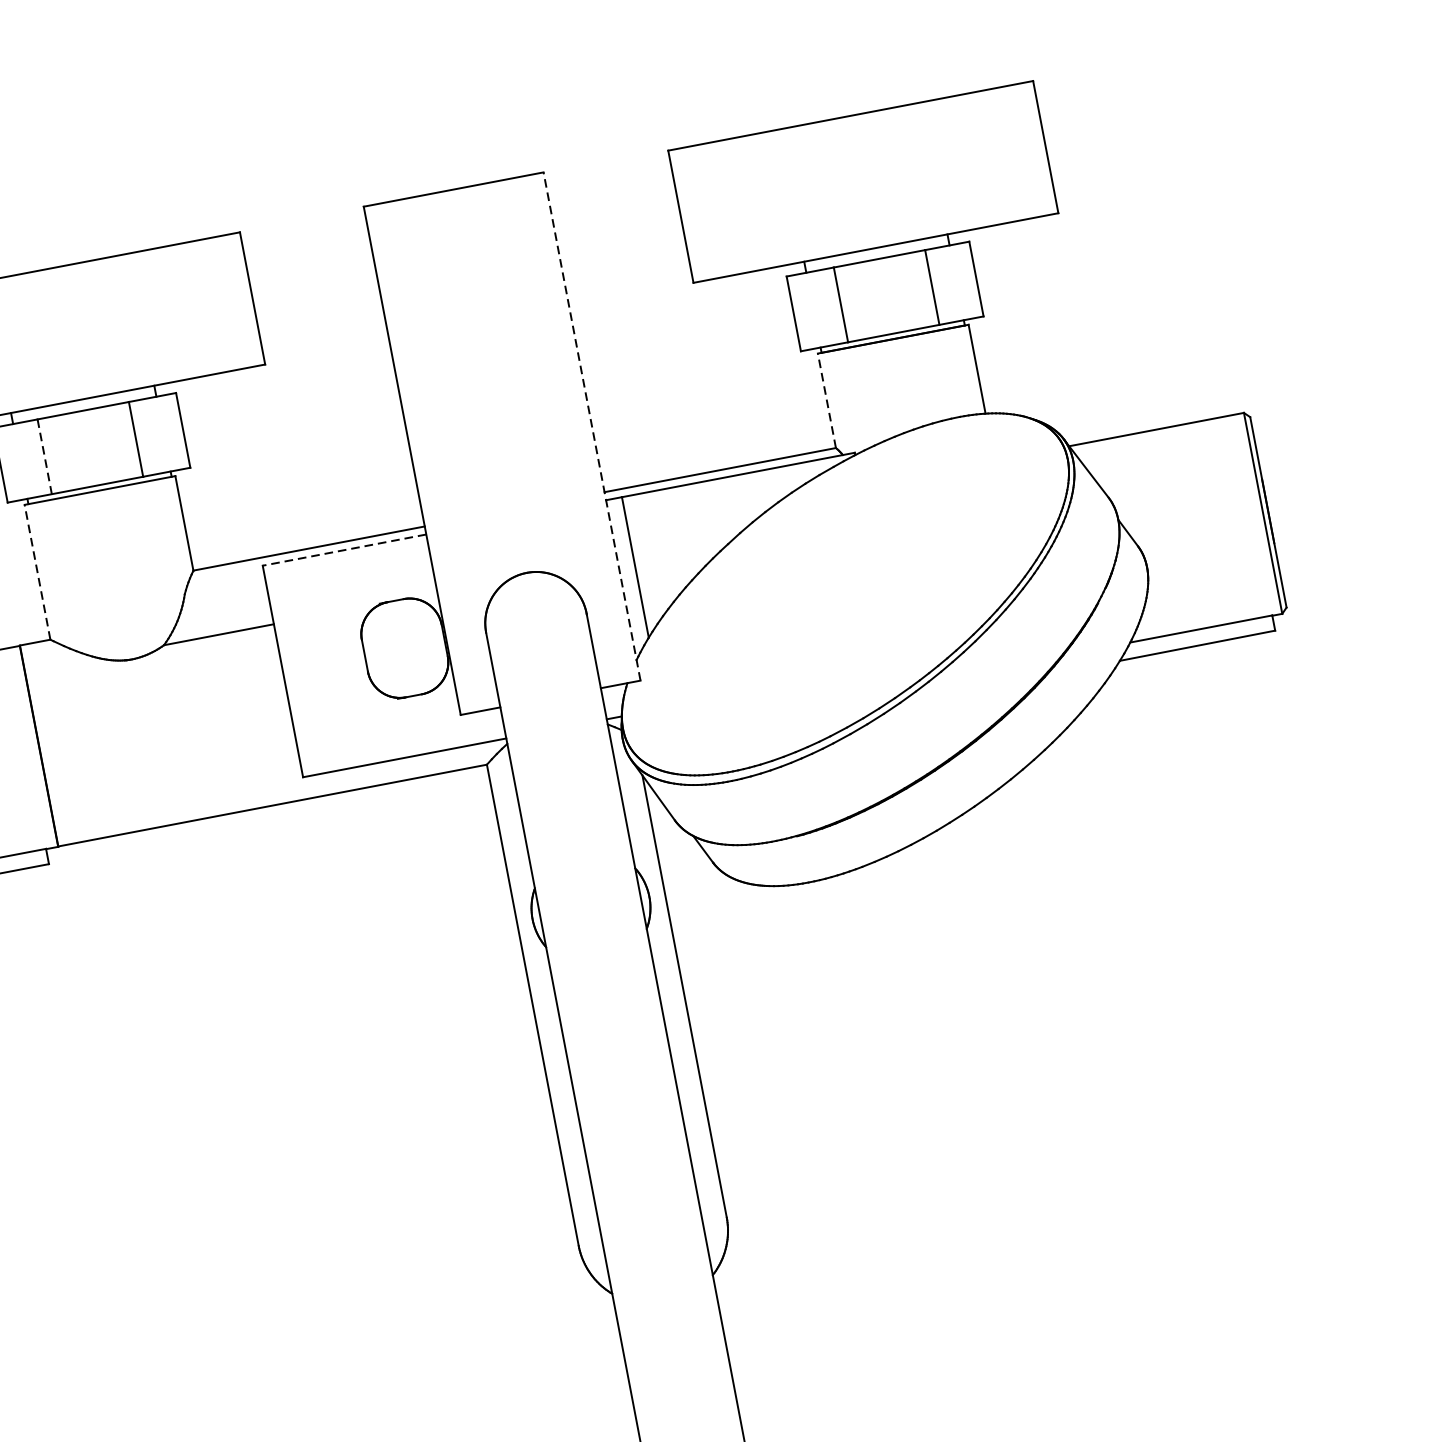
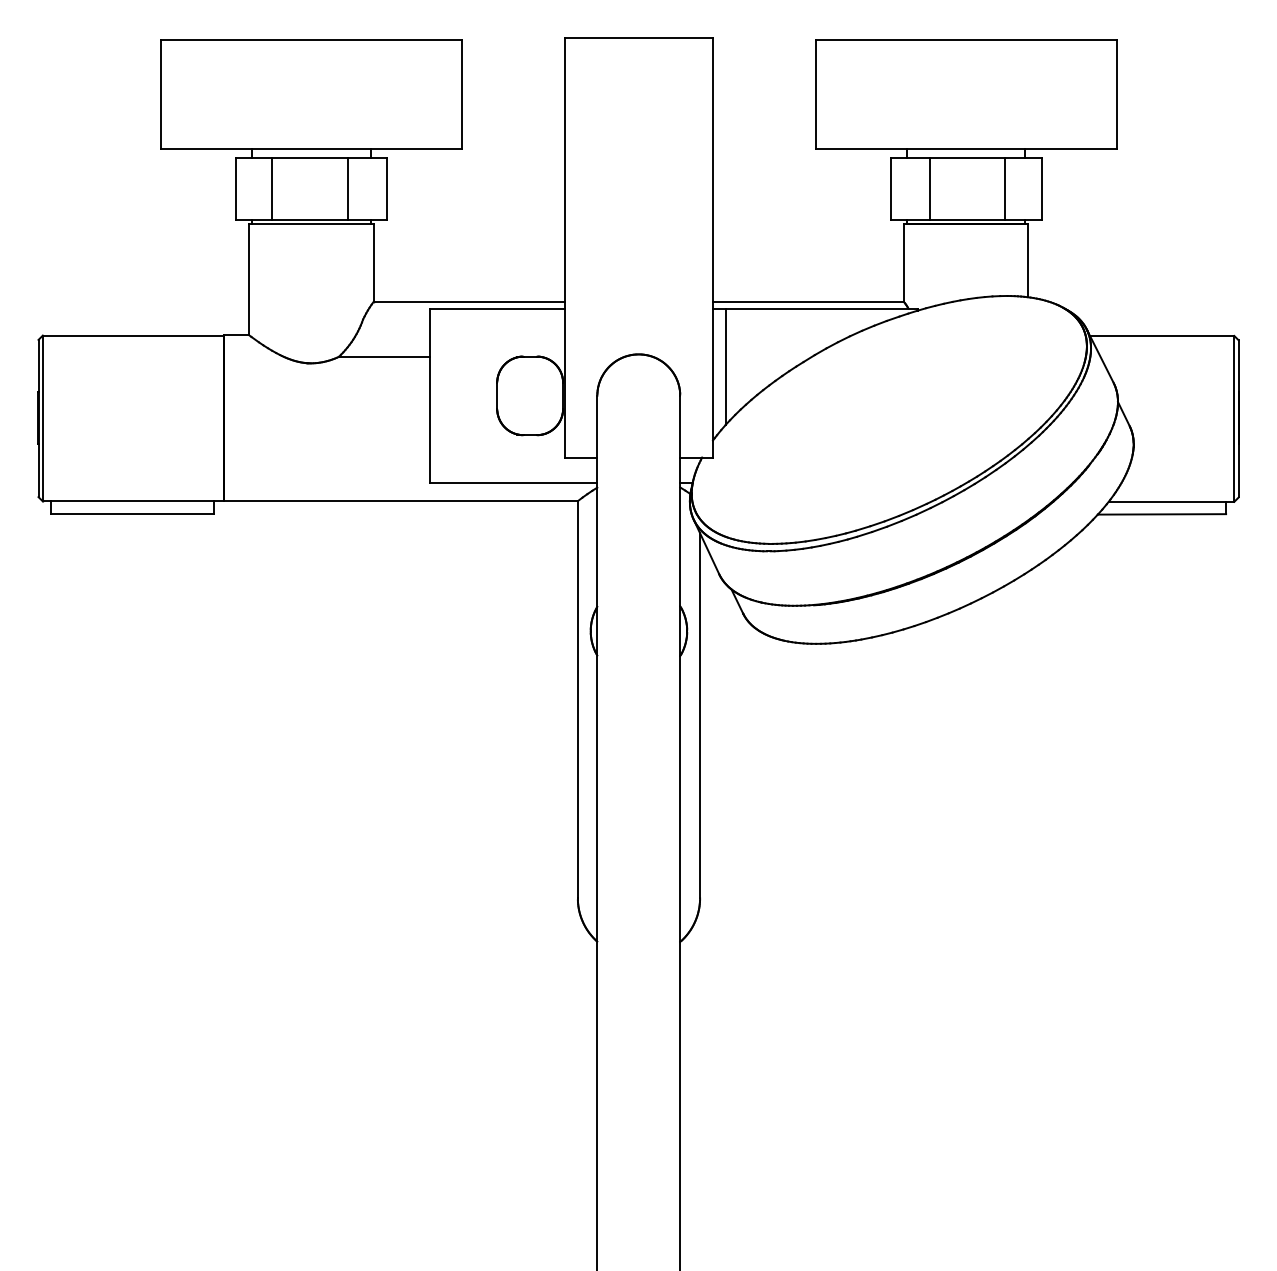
line: (826, 400) -> (903, 262), dashed -> solid
line: (591, 426) -> (712, 247), dashed -> solid
line: (44, 456) -> (272, 188), dashed -> solid
line: (345, 549) -> (497, 308), dashed -> solid
line: (37, 572) -> (249, 279), dashed -> solid

